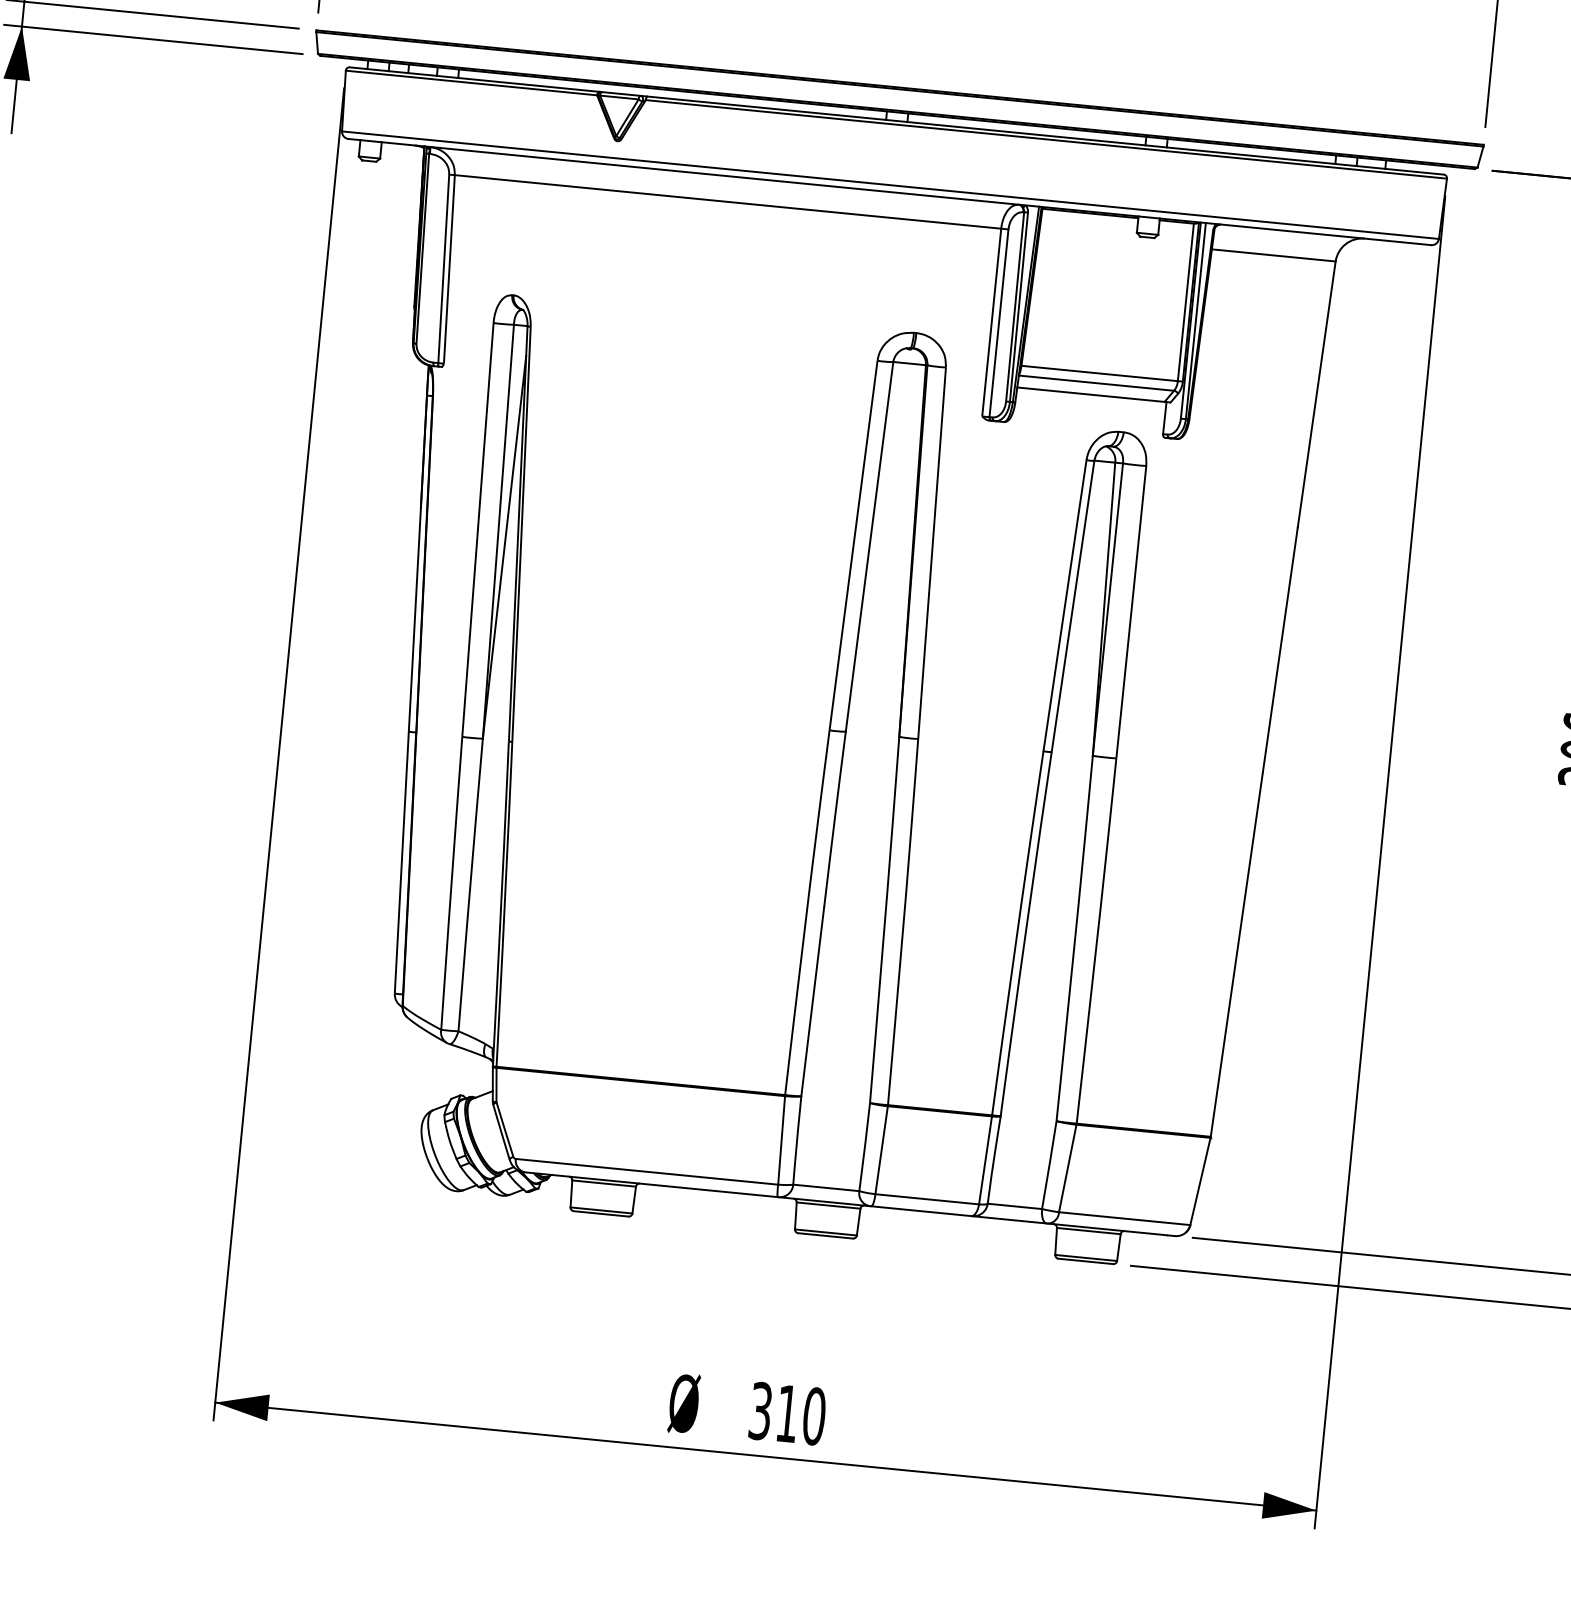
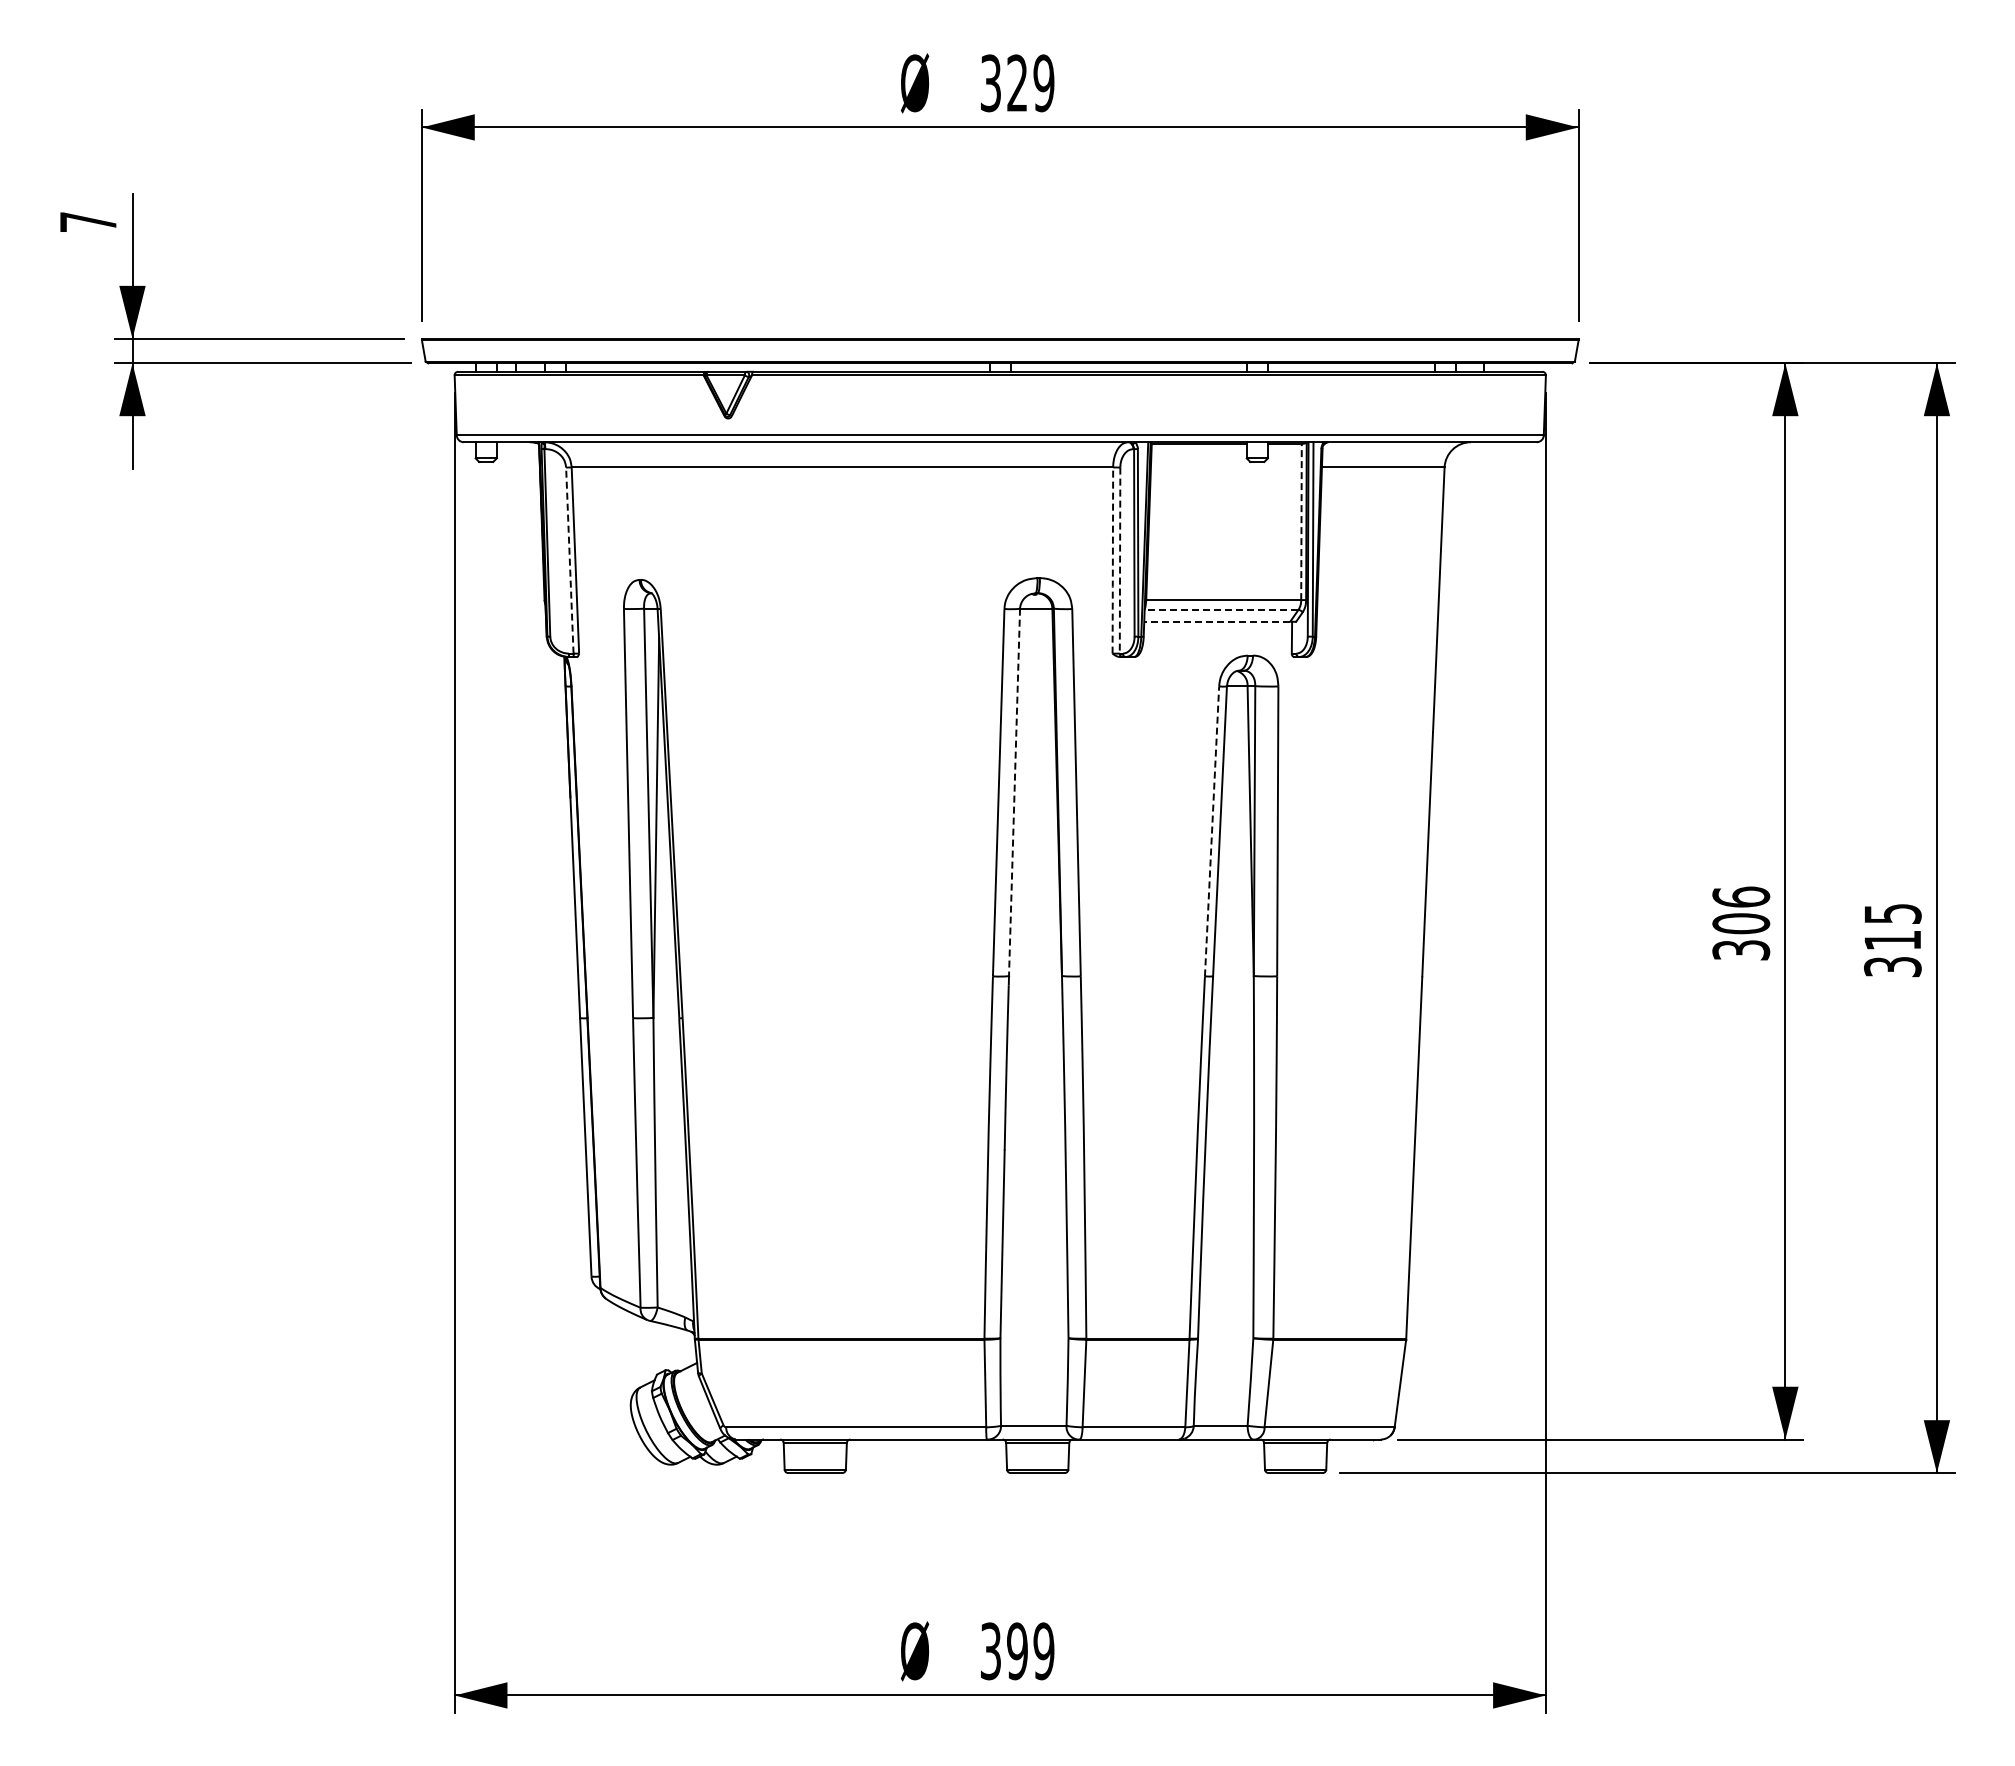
line: (443, 268) -> (569, 560), solid -> dashed
line: (1185, 303) -> (1301, 523), solid -> dashed
line: (991, 323) -> (1112, 561), solid -> dashed
line: (999, 323) -> (1120, 560), solid -> dashed
line: (1096, 382) -> (1221, 609), solid -> dashed
line: (1090, 394) -> (1216, 621), solid -> dashed
line: (869, 546) -> (1014, 792), solid -> dashed
line: (1065, 604) -> (1212, 830), solid -> dashed
text: (800, 1415) -> (1030, 1651), 310 -> 399

